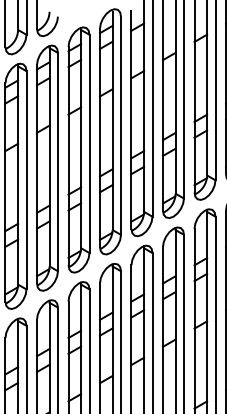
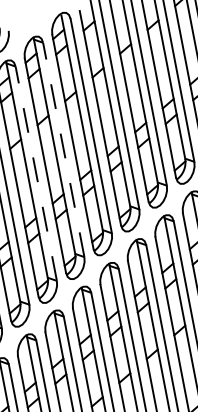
line: (89, 143) -> (63, 149), solid -> dashed
line: (57, 161) -> (35, 173), solid -> dashed

